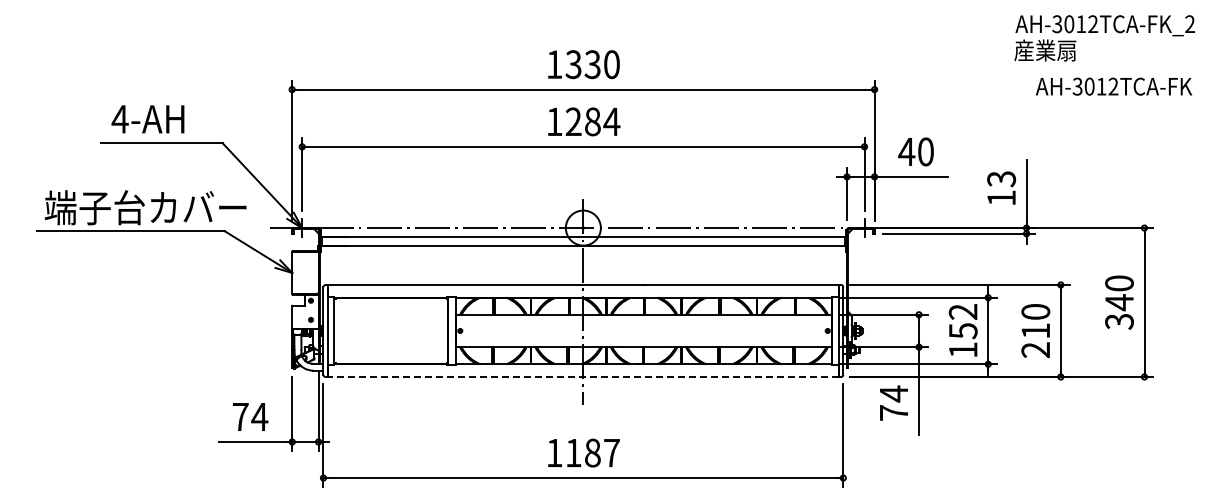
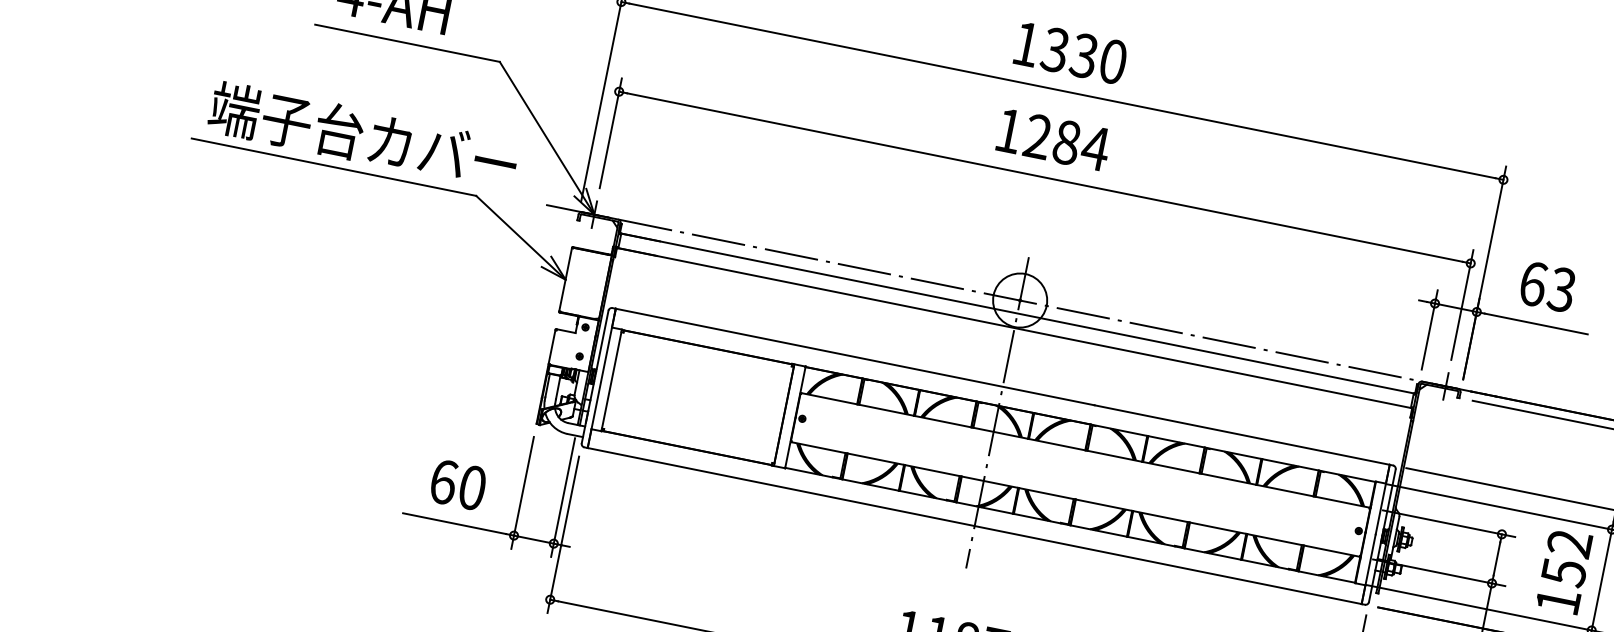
text: (915, 151) -> (1546, 286), 40 -> 63
line: (583, 376) -> (975, 525), dashed -> solid
text: (250, 416) -> (458, 484), 74 -> 60

